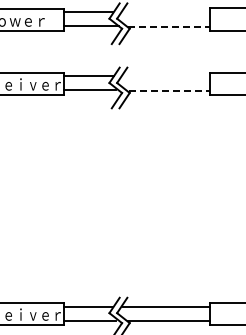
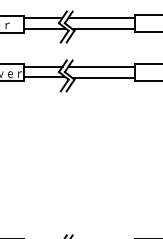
line: (166, 12) -> (102, 18), added
line: (169, 26) -> (104, 29), dashed -> solid
line: (166, 76) -> (102, 67), added
line: (169, 91) -> (104, 78), dashed -> solid

